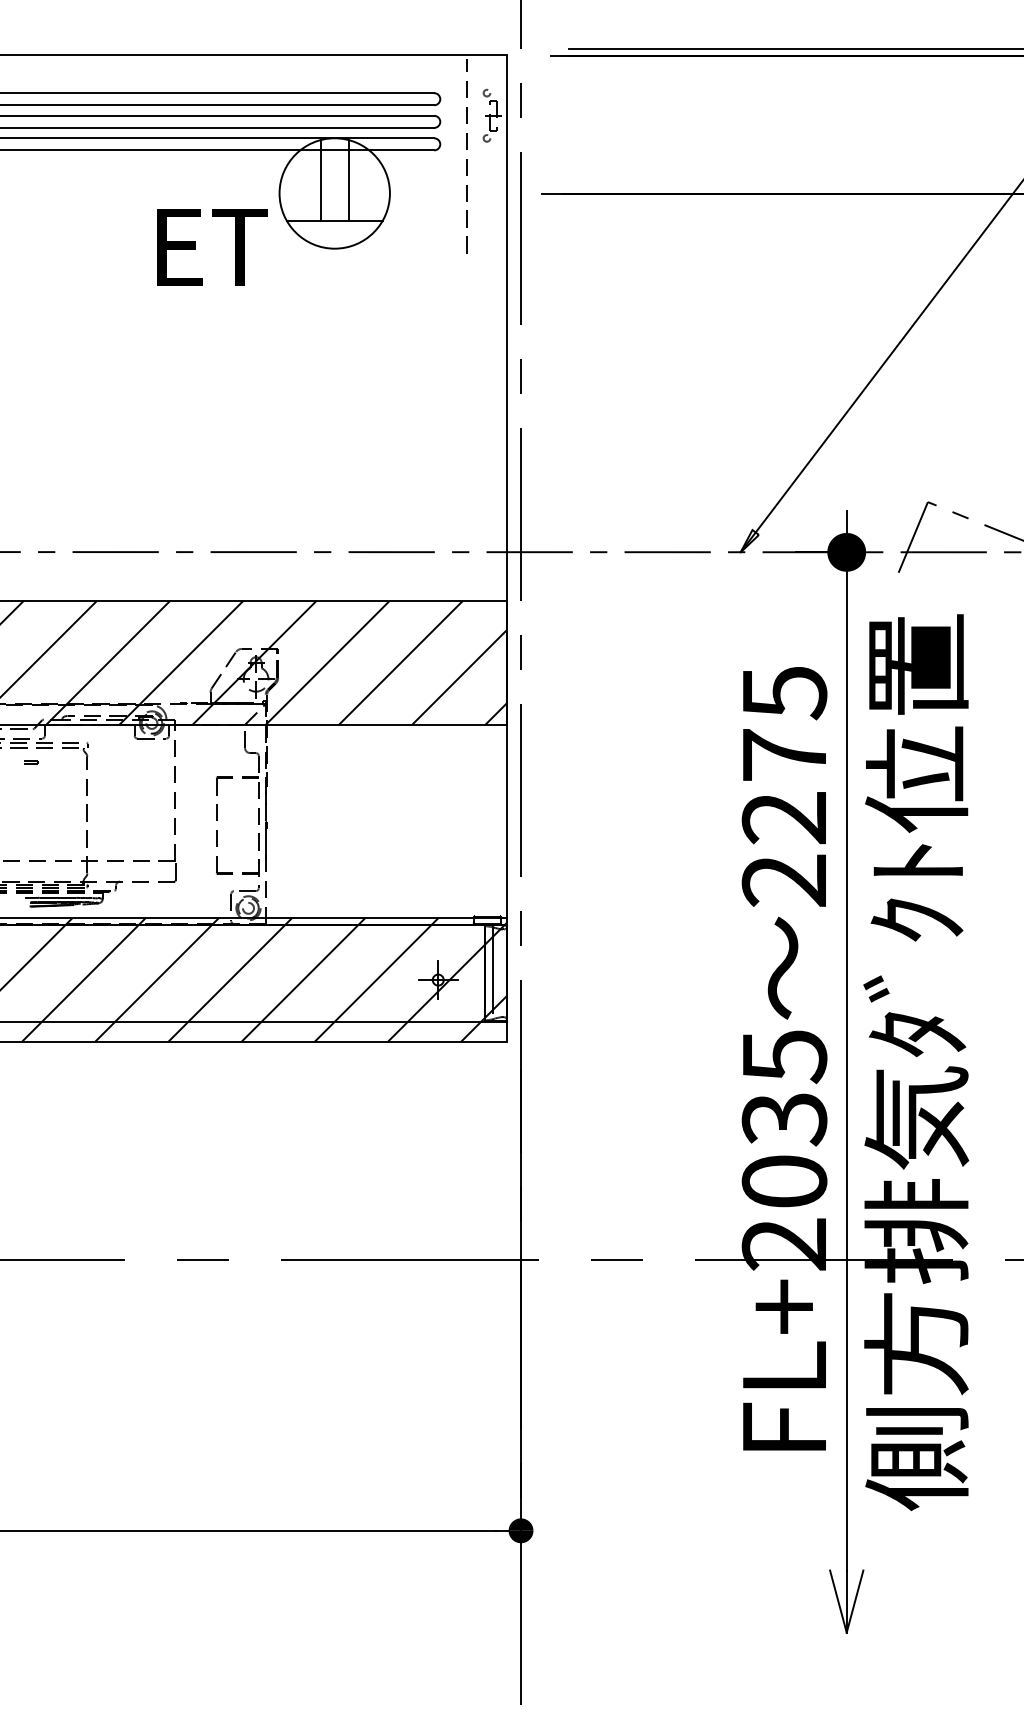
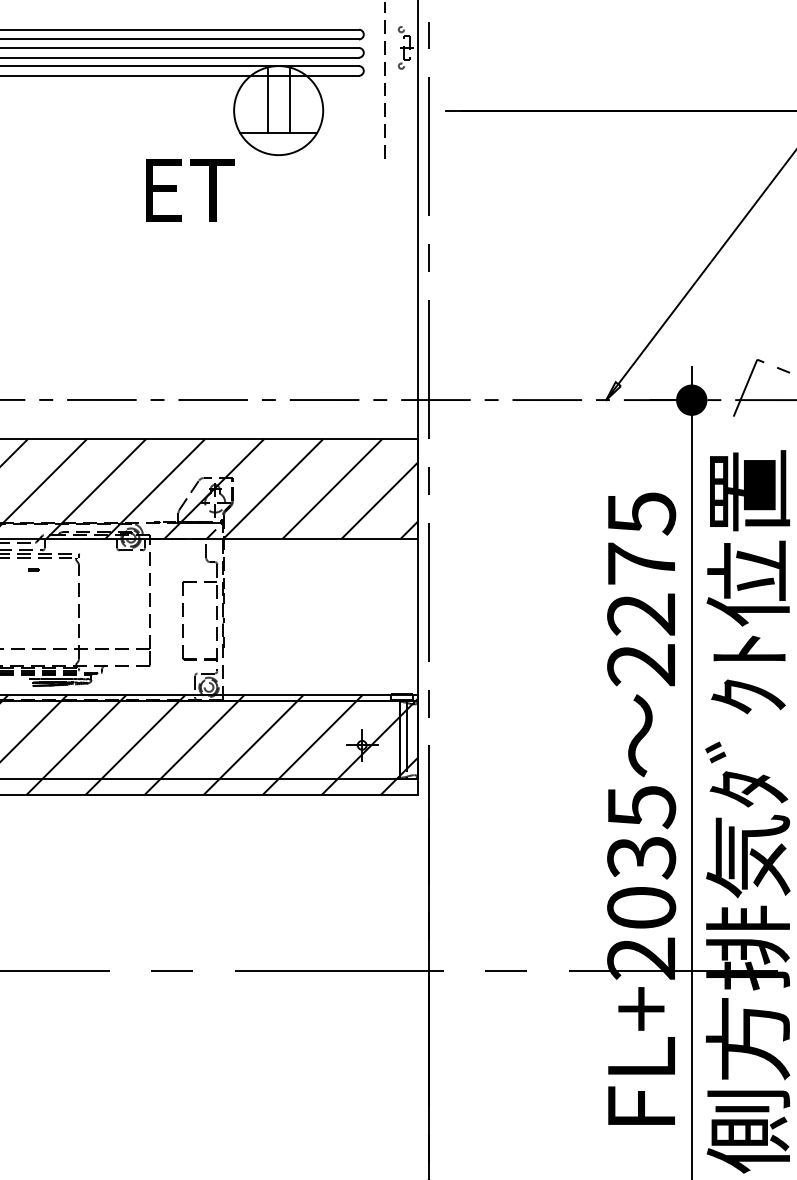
text: (212, 247) -> (190, 190), moved

